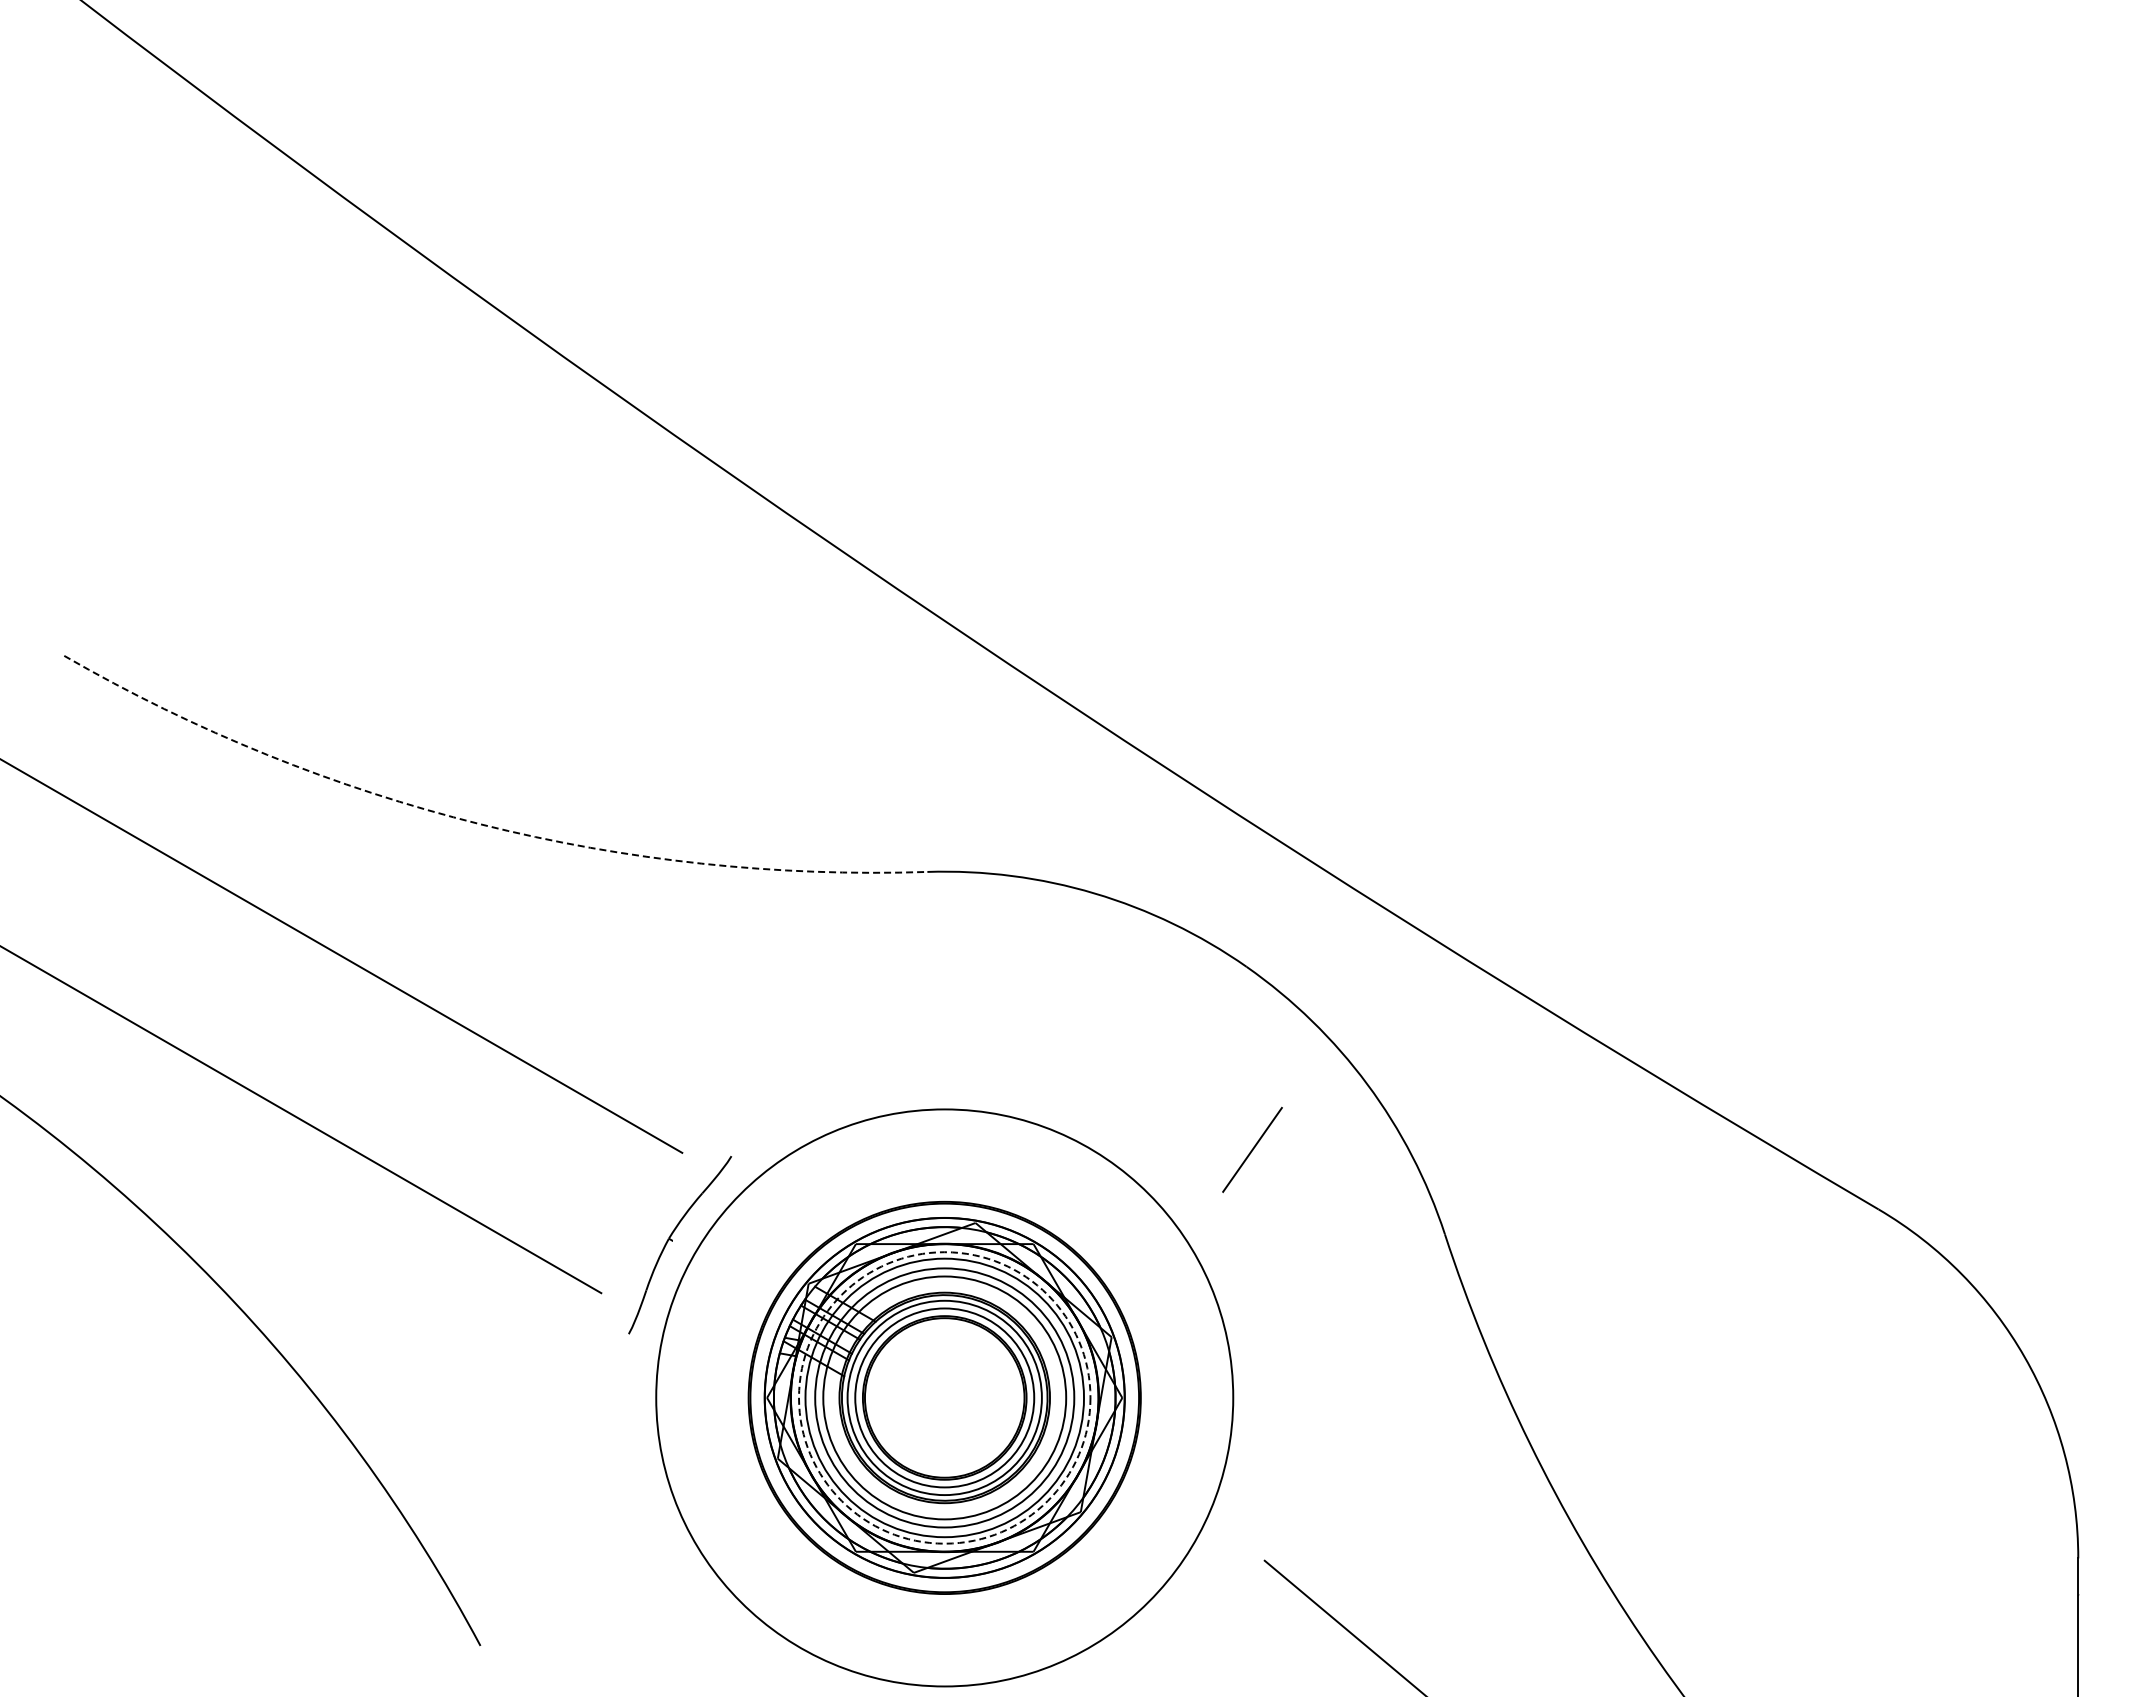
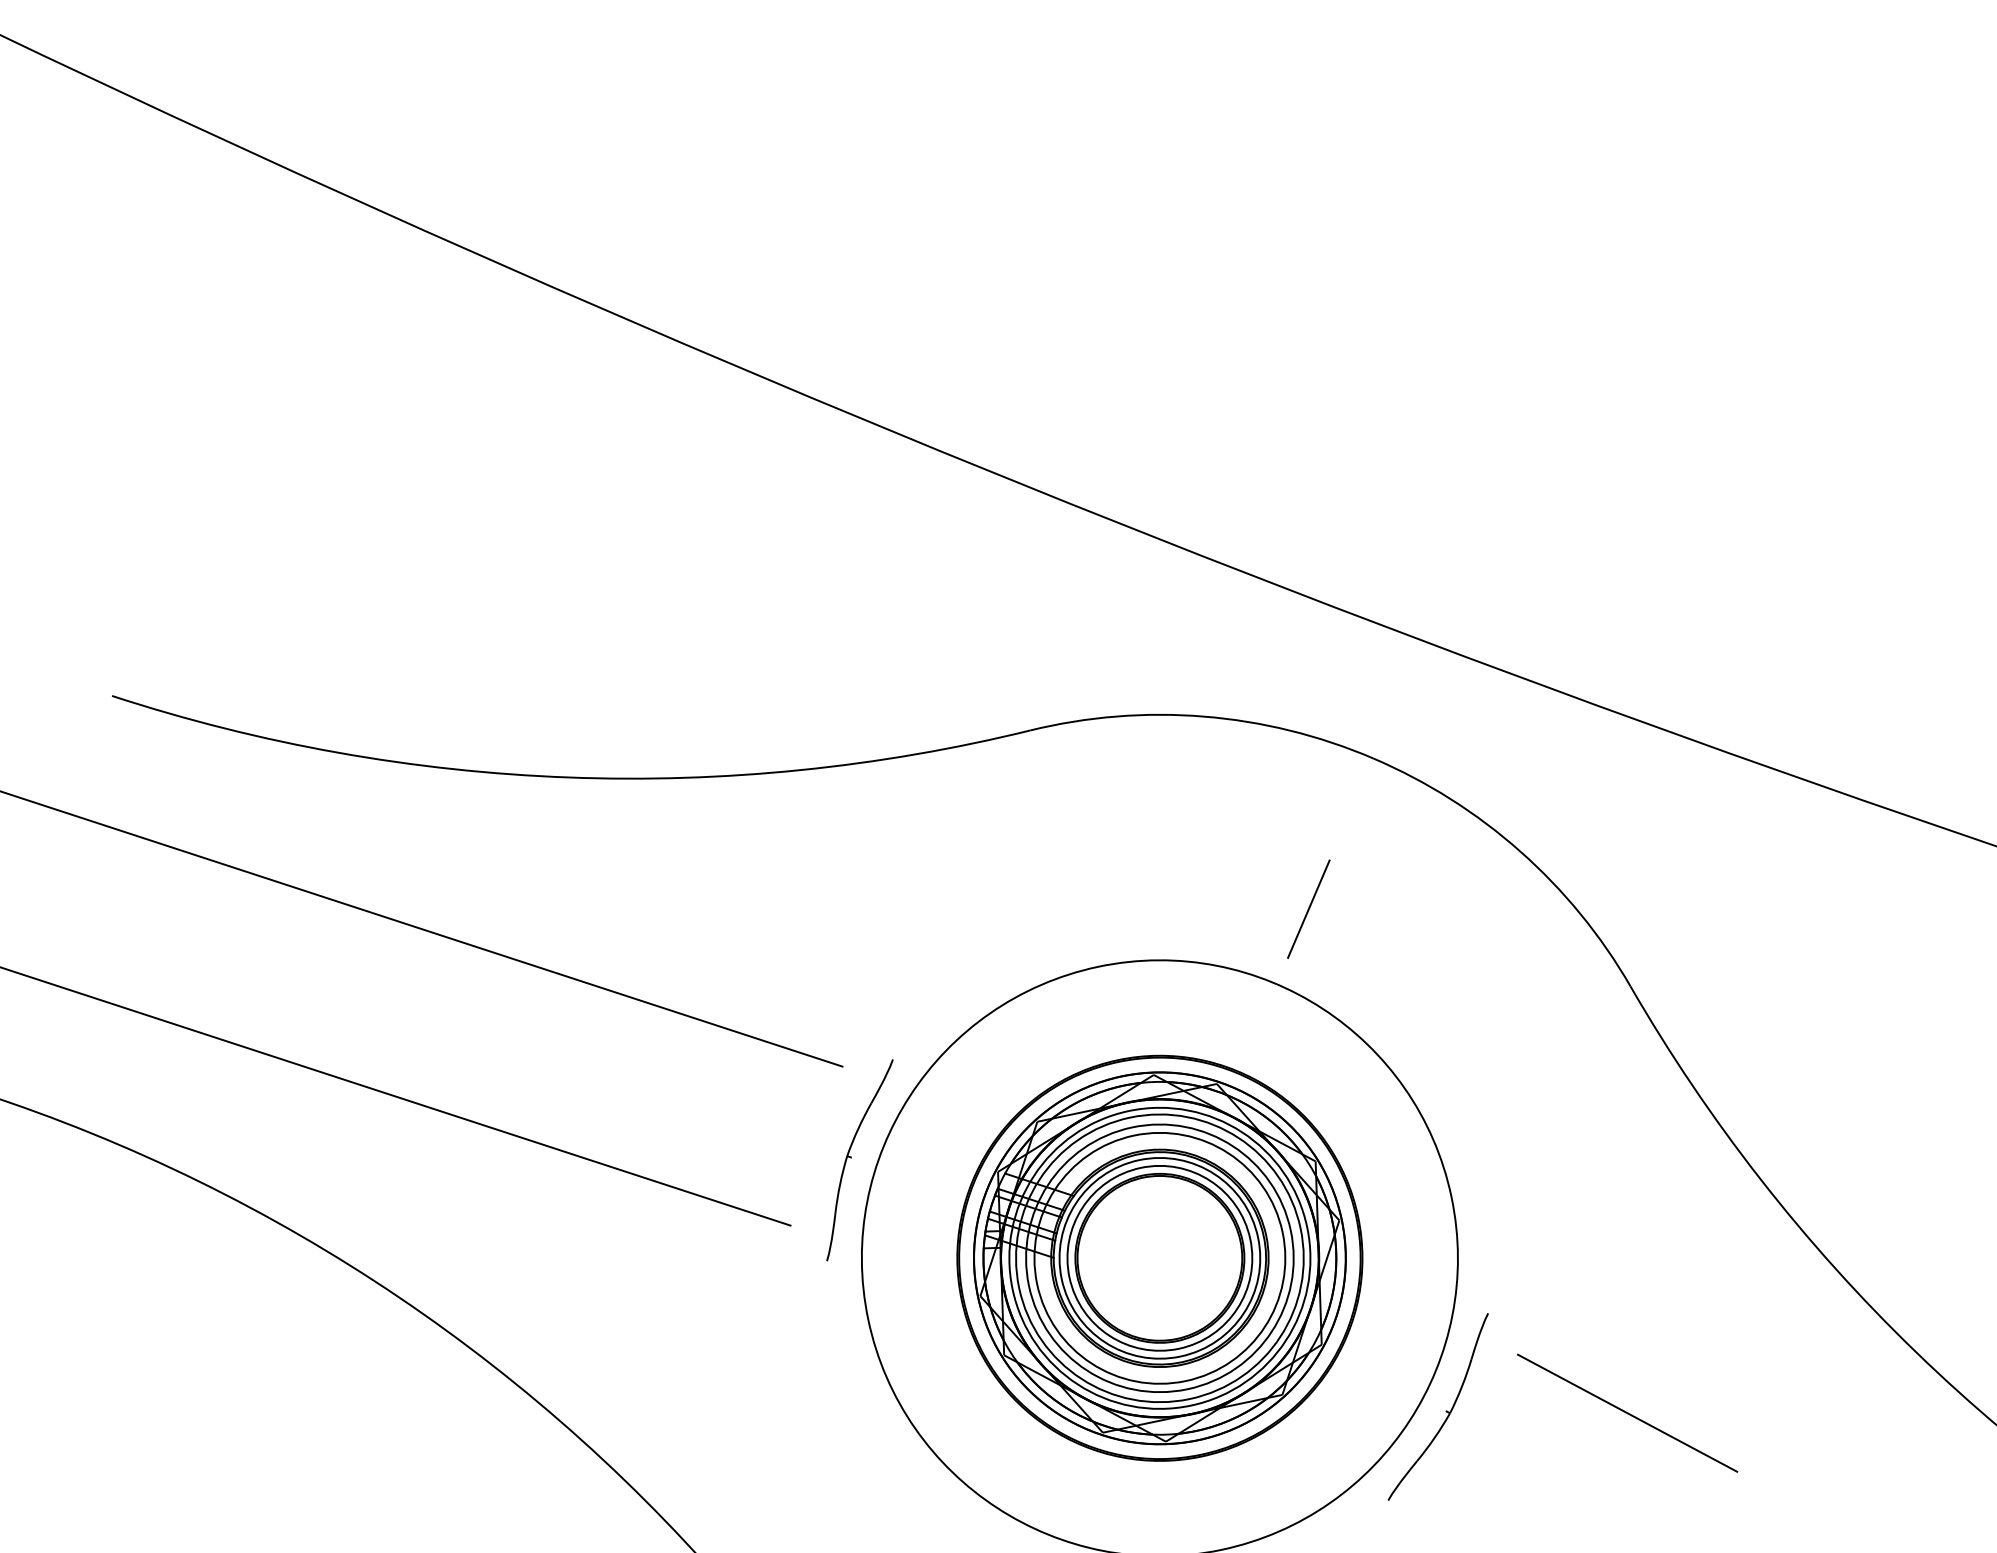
arc: (480, 824) -> (568, 777), dashed -> solid
line: (1252, 1149) -> (1308, 908), moved
circle: (944, 1397) -> (1159, 1257), dashed -> solid
part: (1184, 1600) -> (1445, 1411), added

